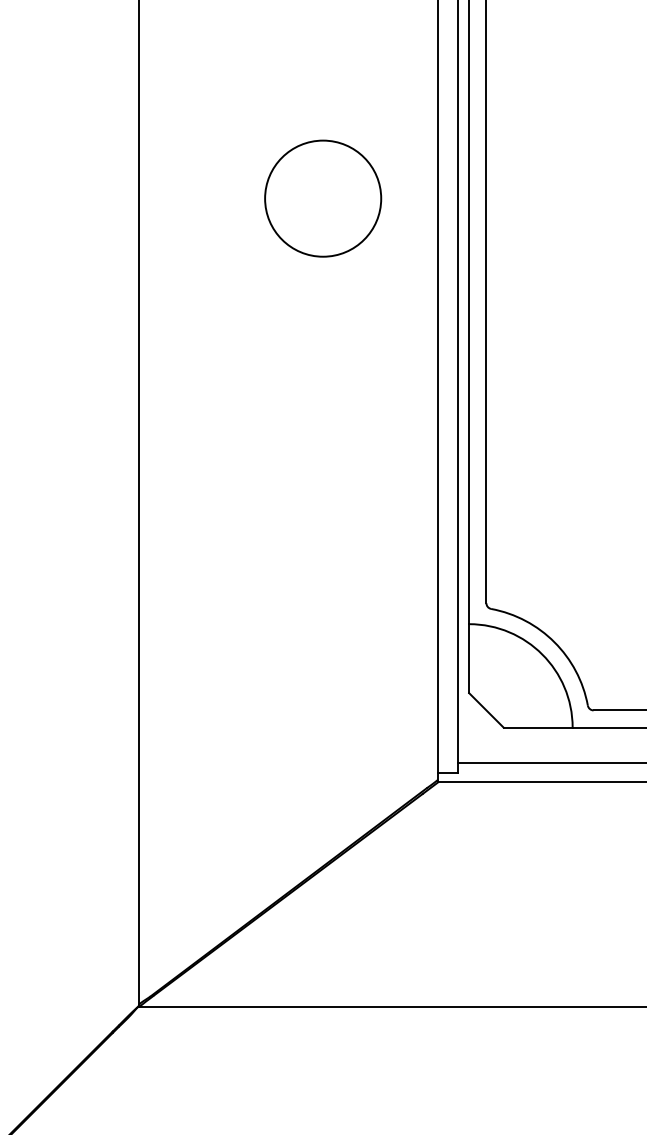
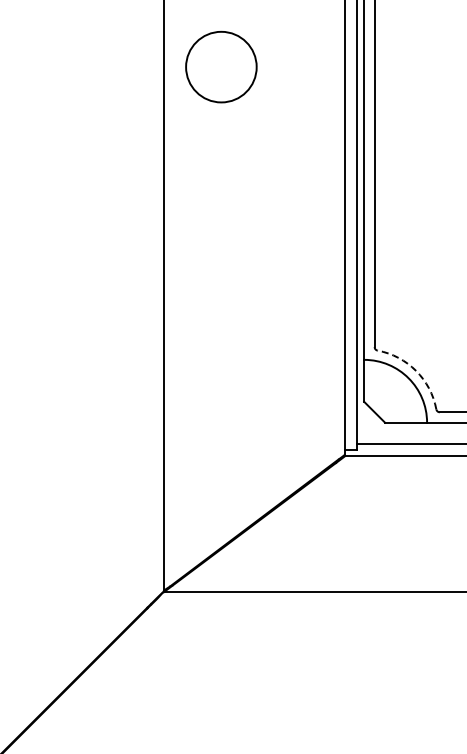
circle: (323, 197) -> (221, 66), moved
arc: (555, 641) -> (416, 370), solid -> dashed

